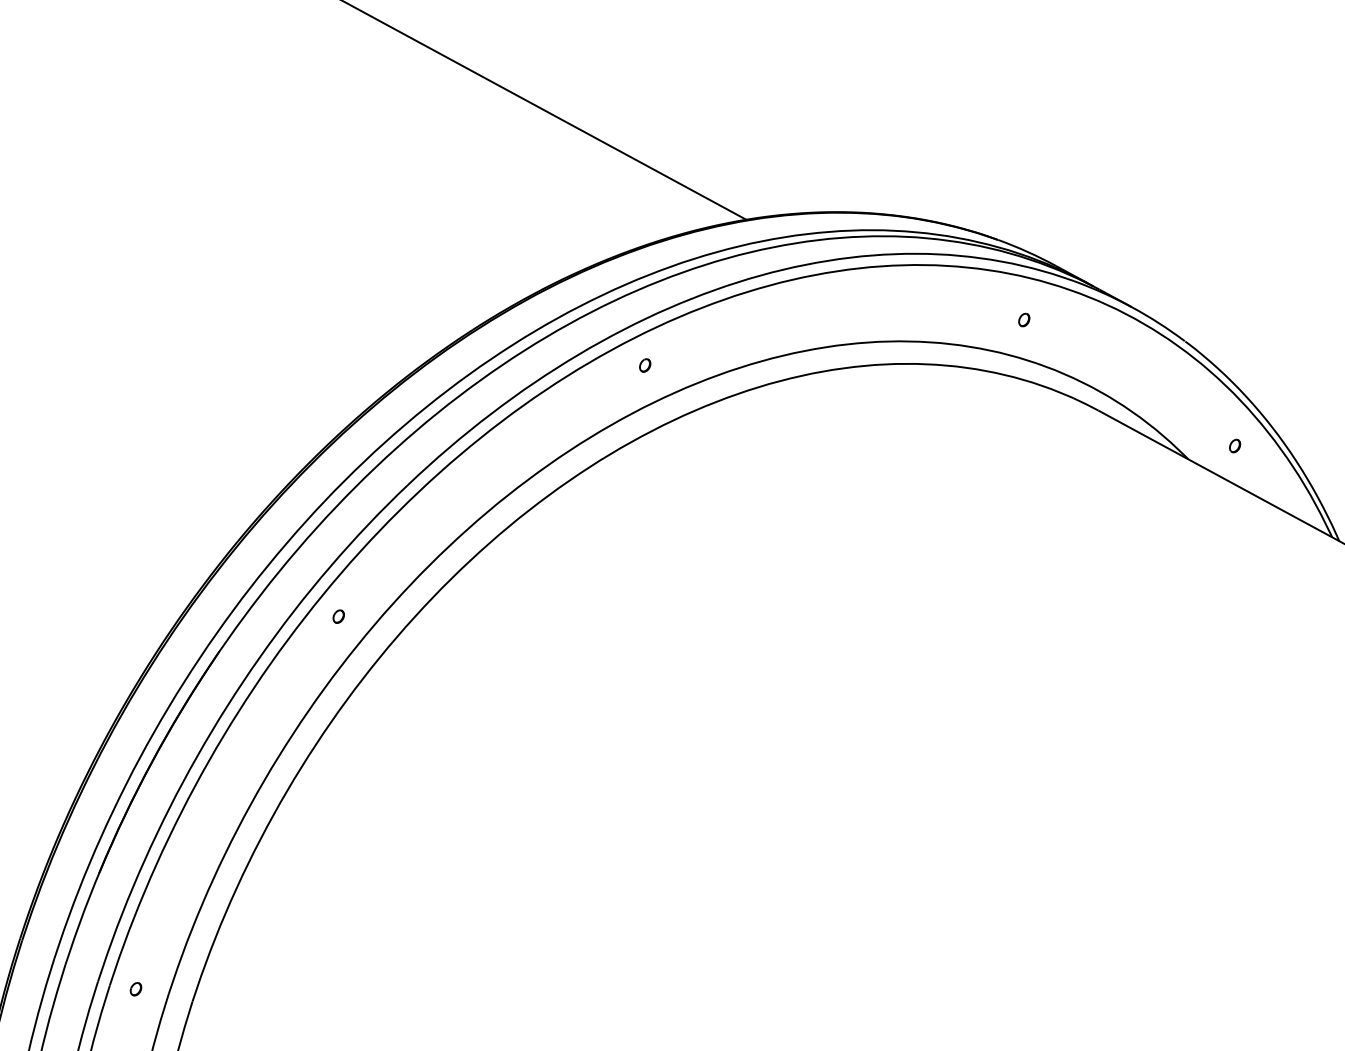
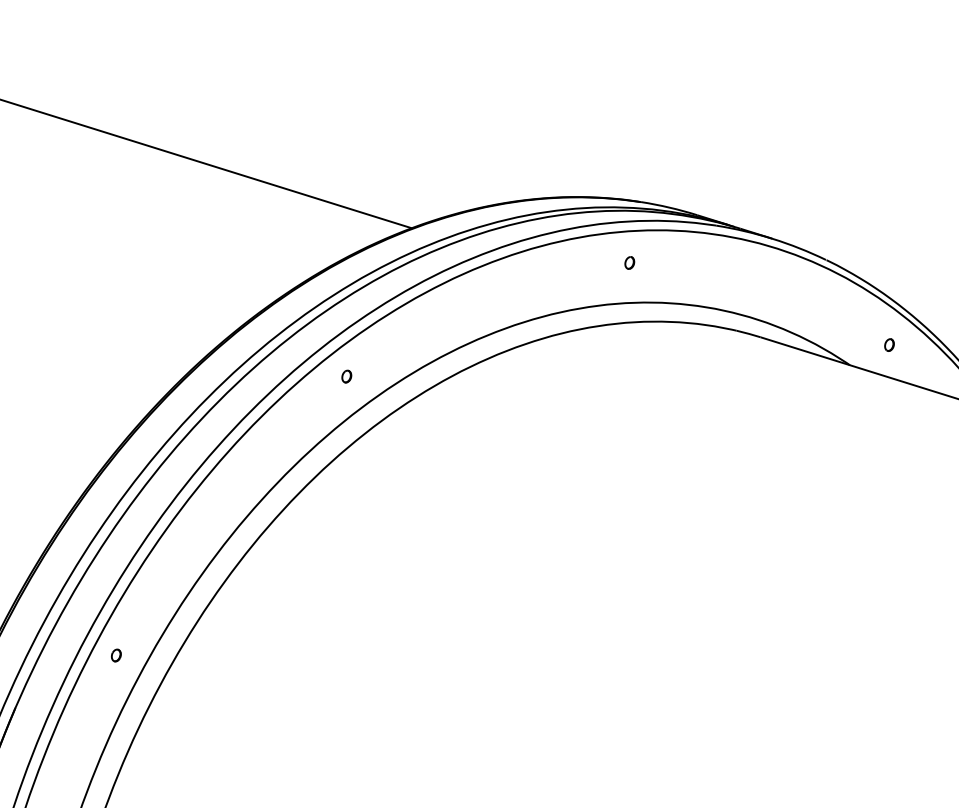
part: (1024, 319) -> (629, 262), moved

